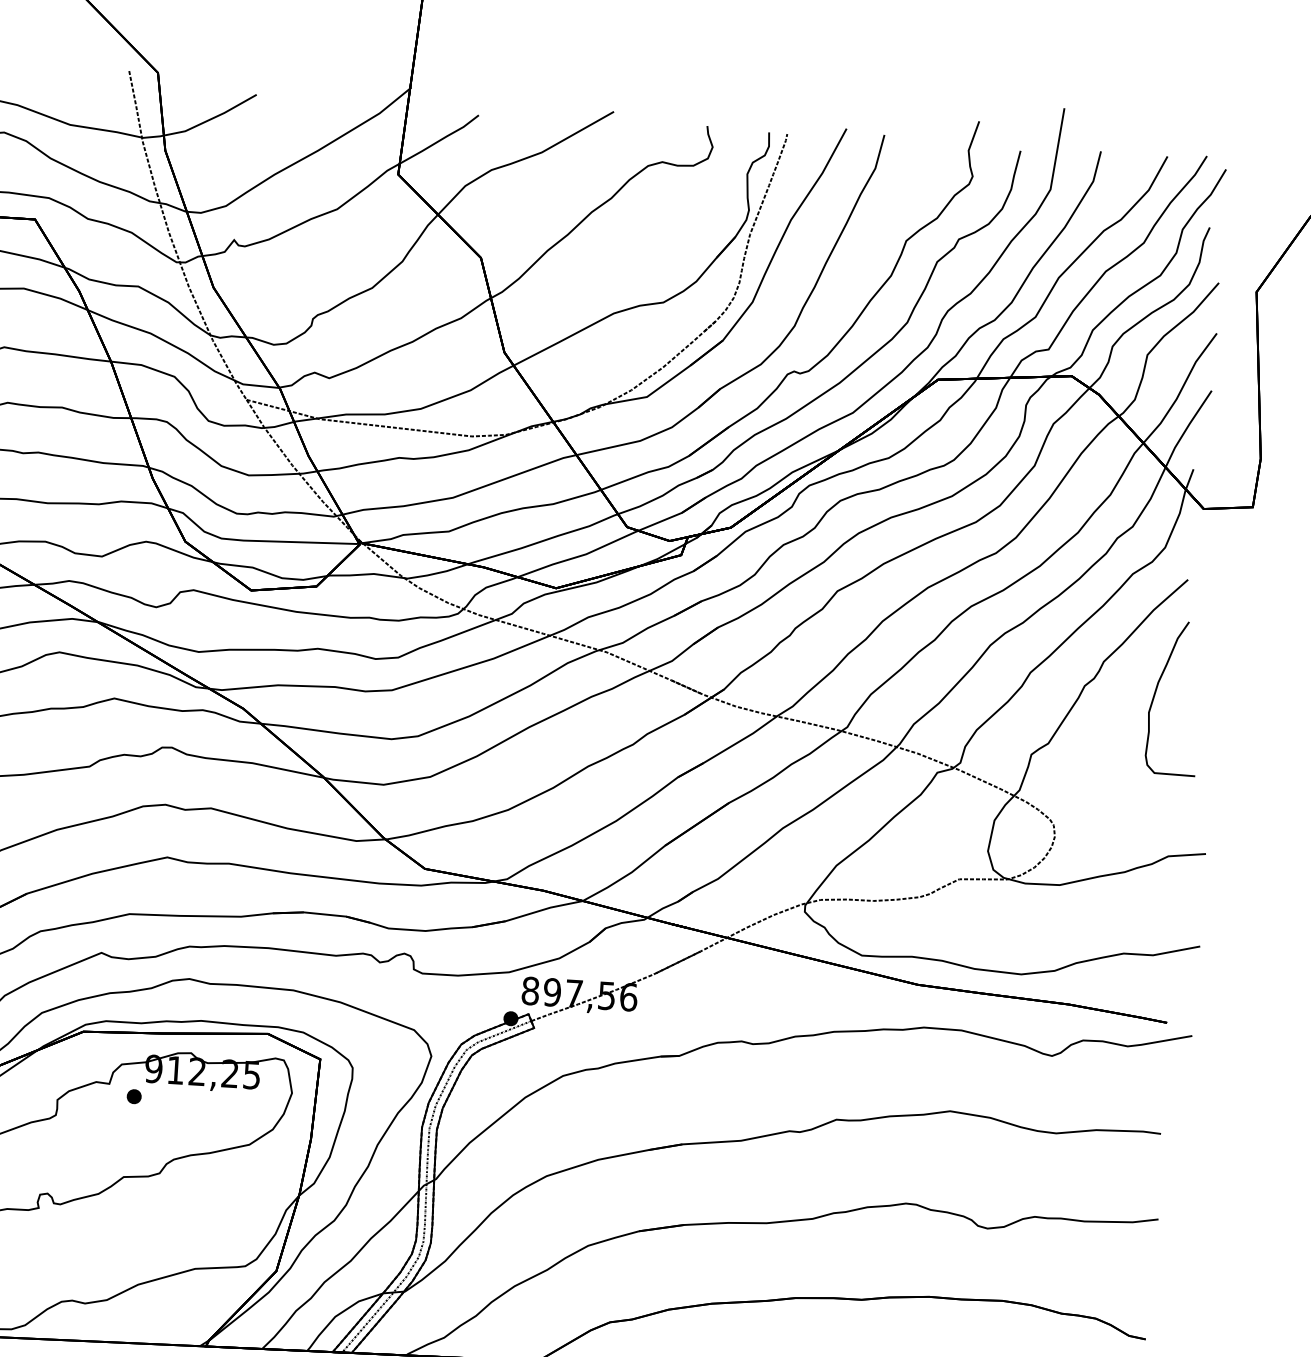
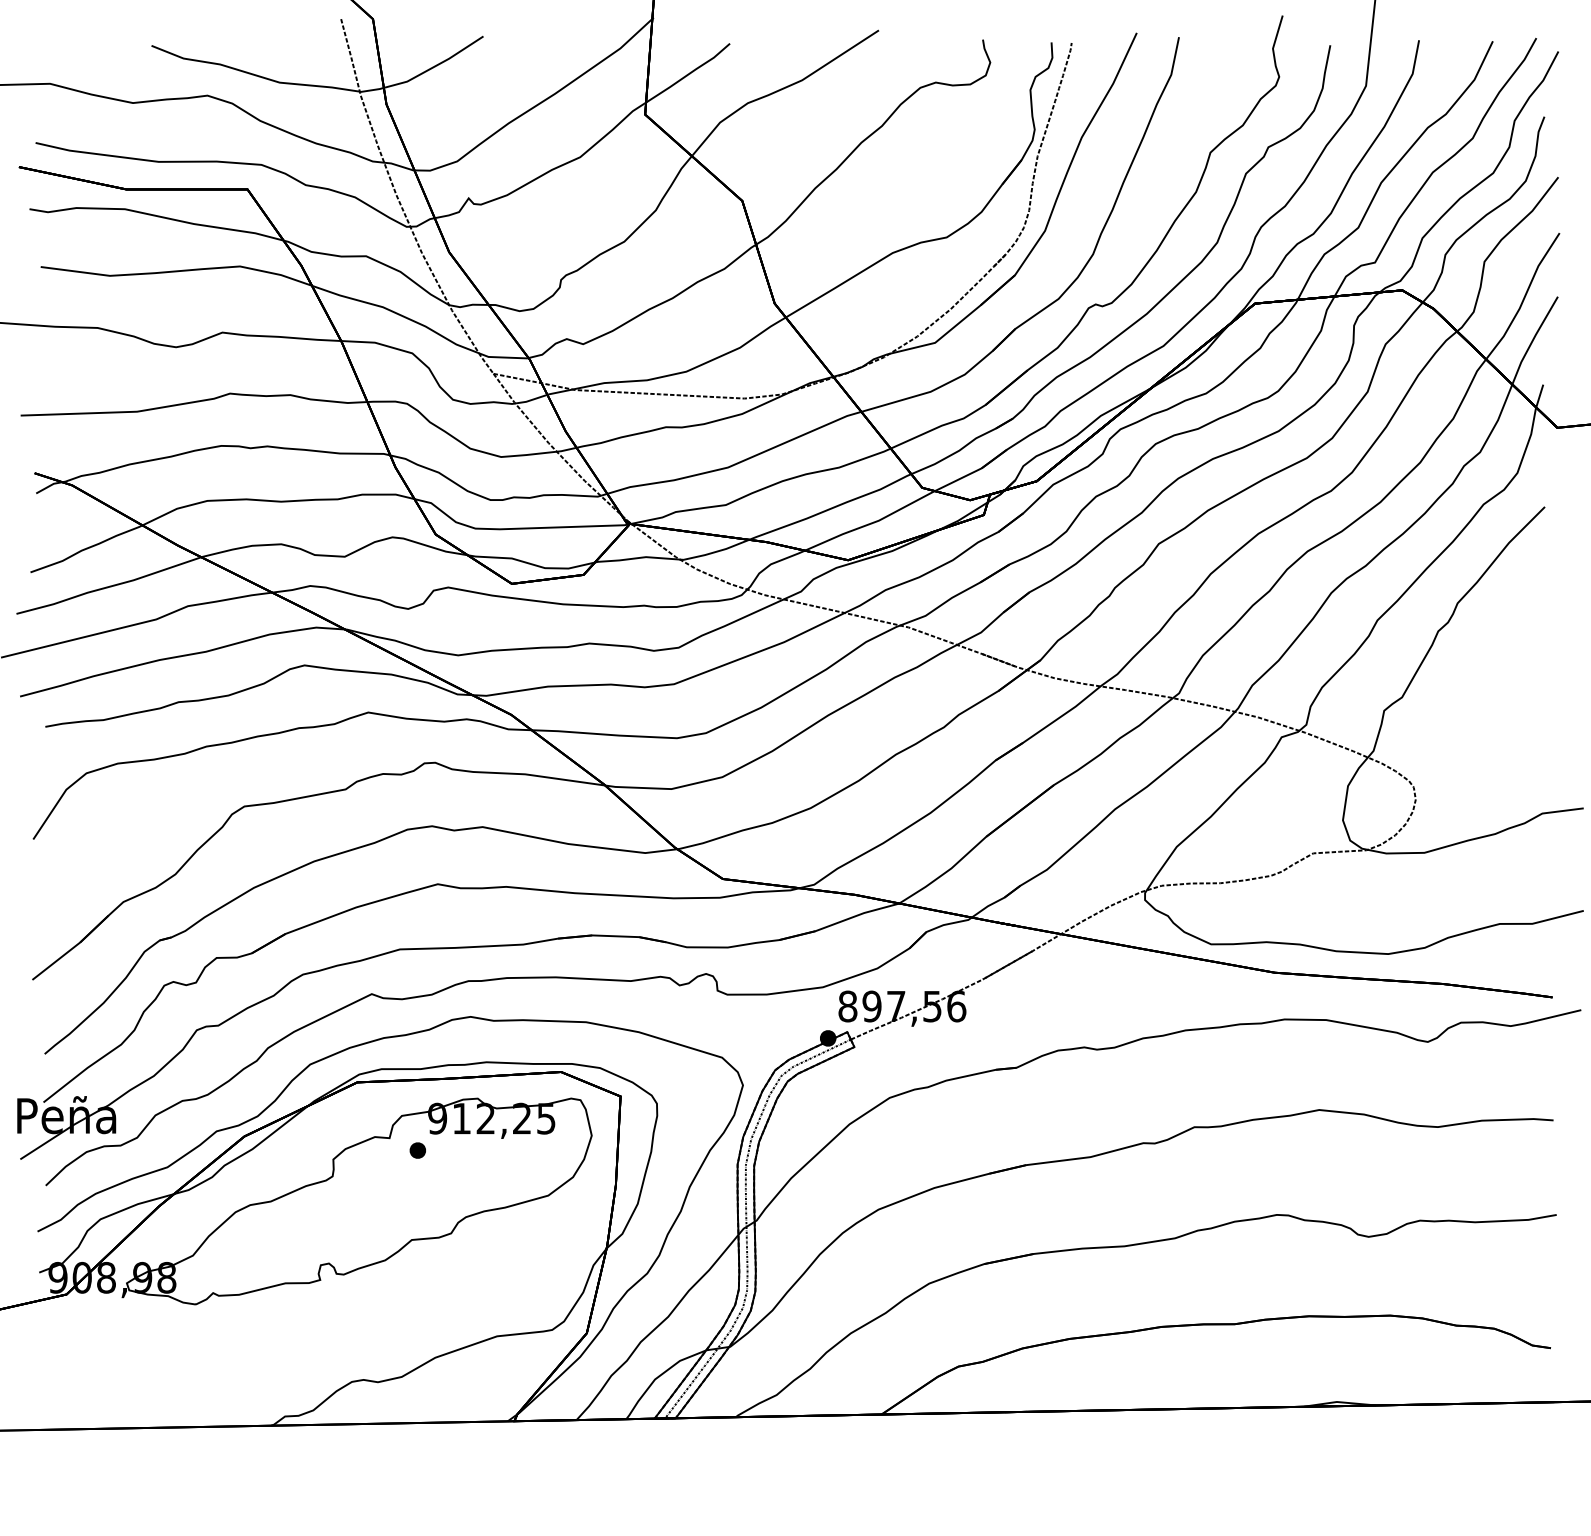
curve: (1156, 693) -> (1517, 634), removed

